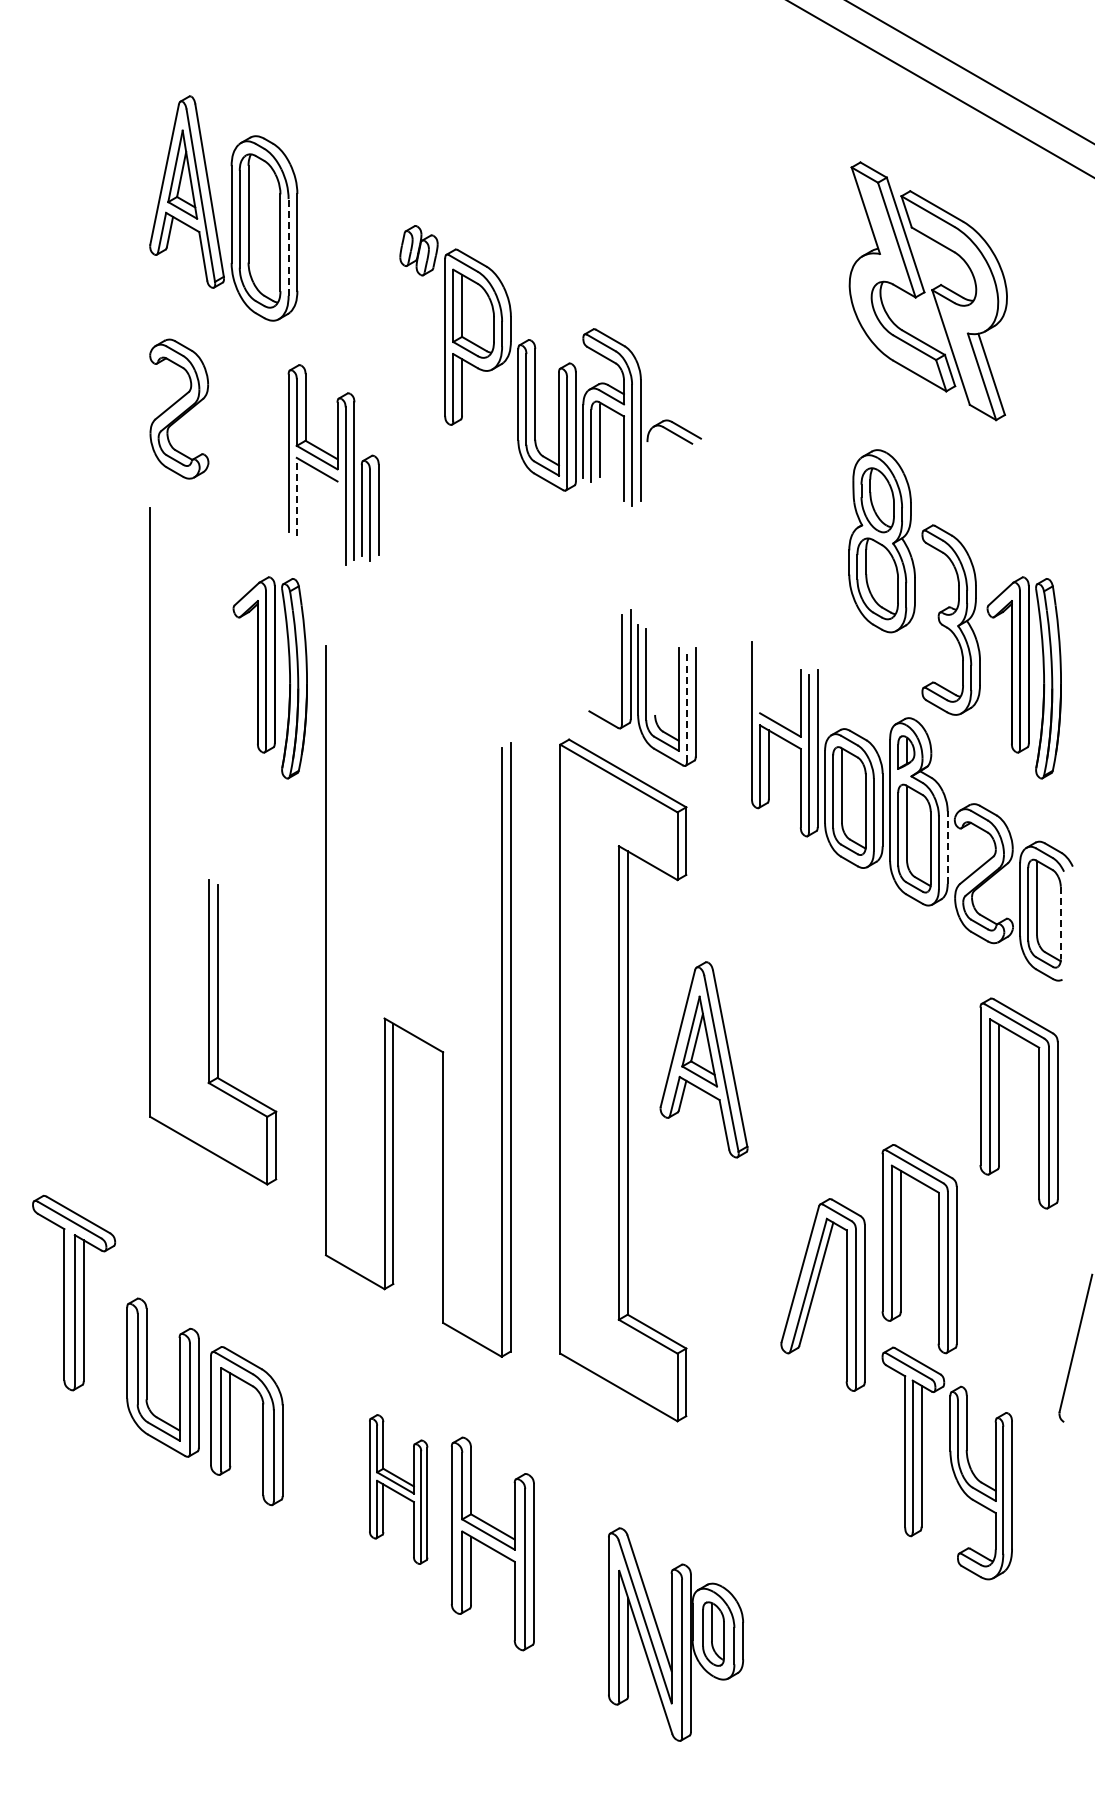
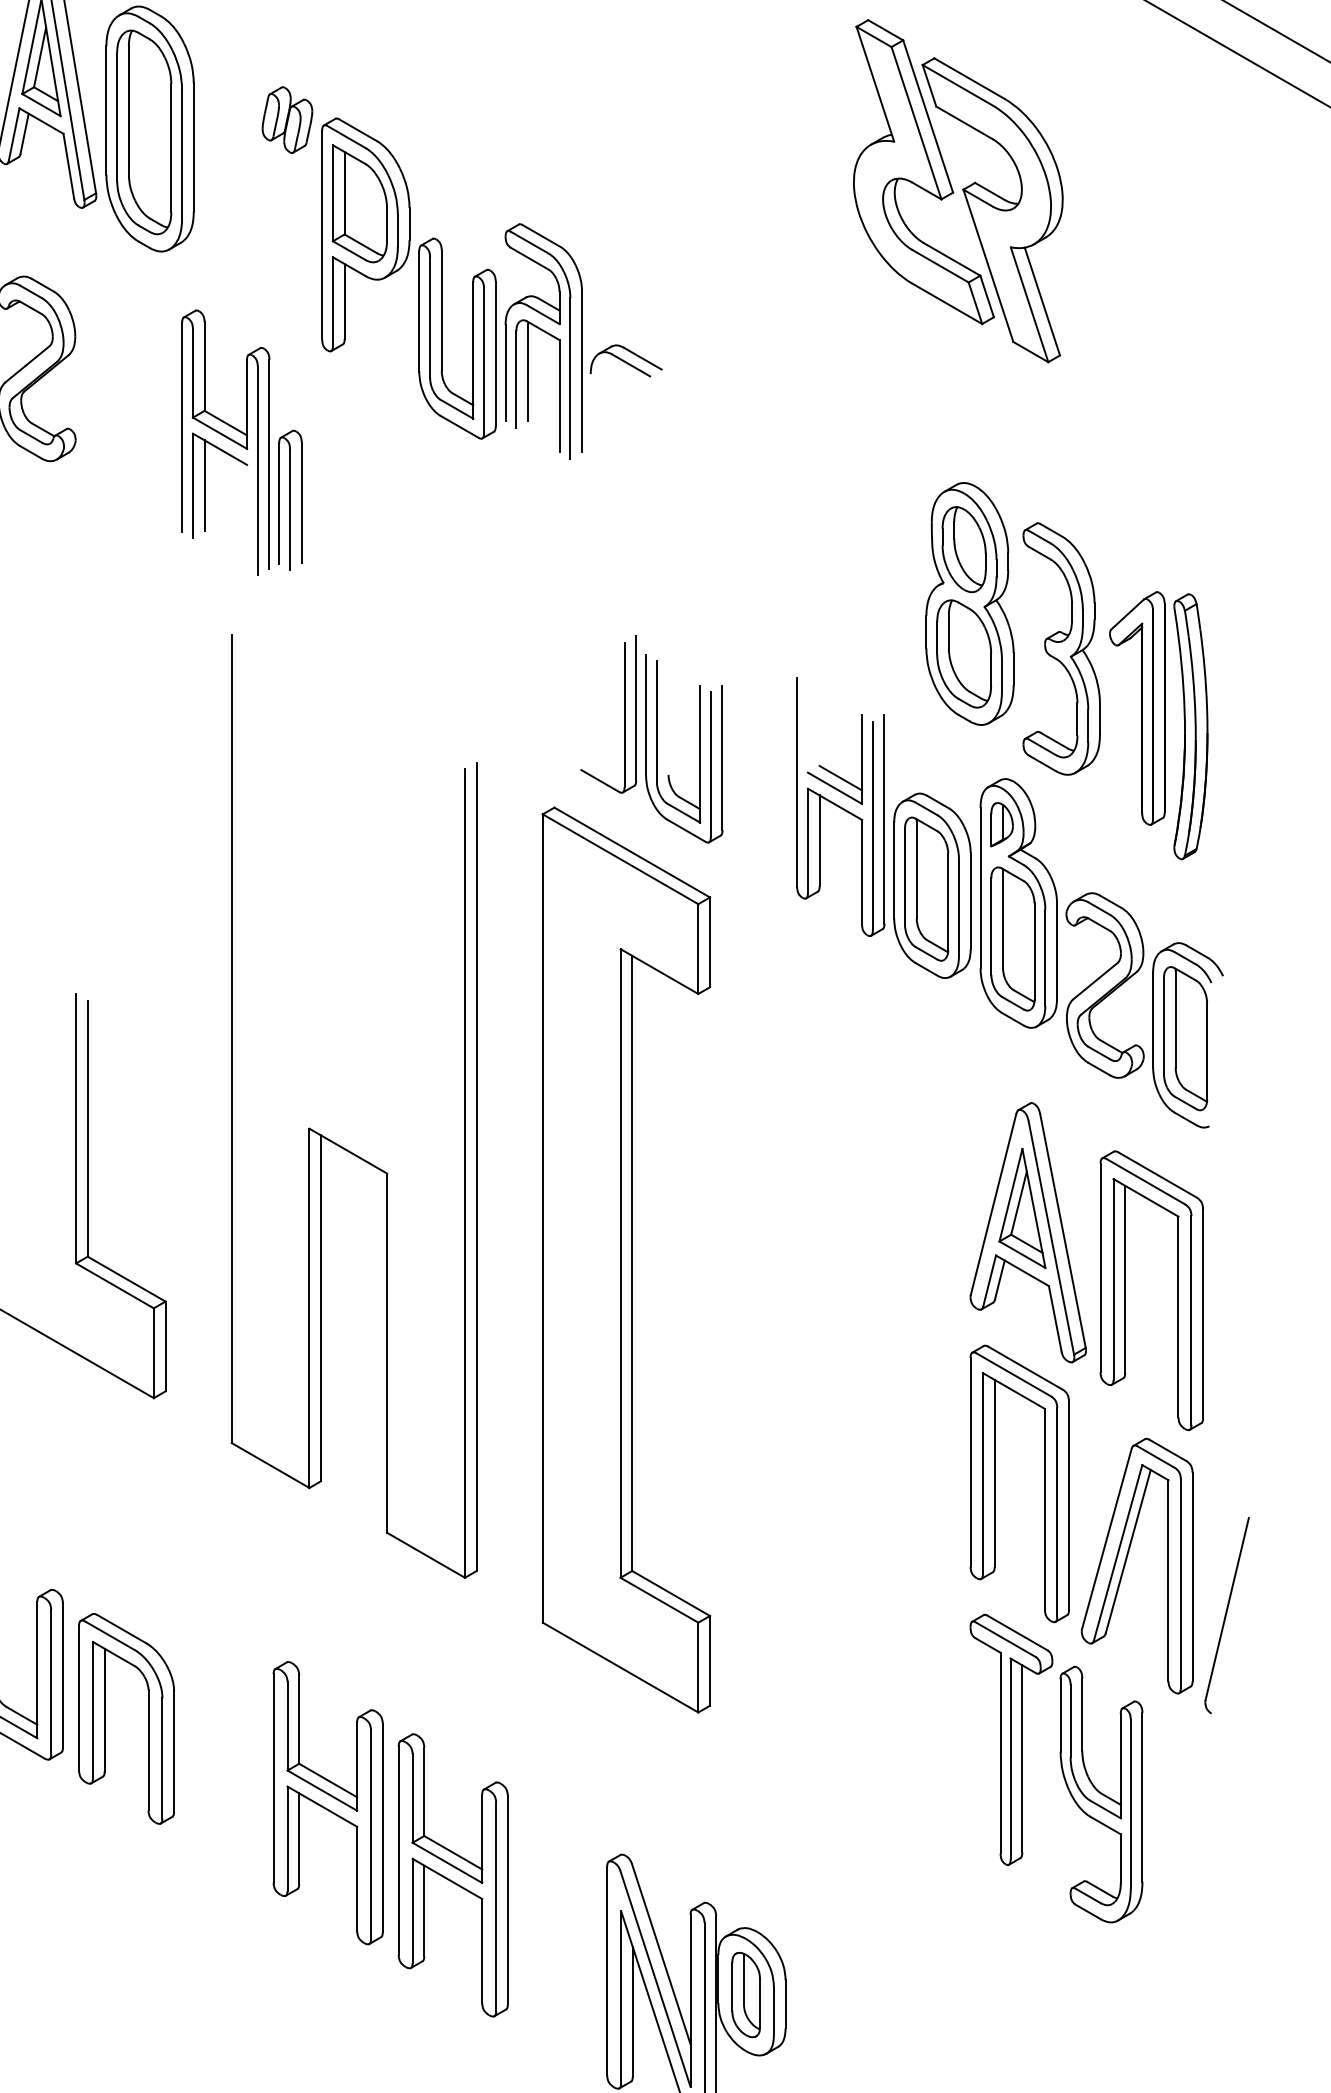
line: (288, 246) -> (181, 152), dashed -> solid
part: (927, 291) -> (957, 191), moved
part: (558, 369) -> (472, 277), moved
line: (296, 496) -> (192, 484), dashed -> solid
line: (305, 497) -> (204, 486), added
part: (881, 541) -> (969, 604), moved
part: (269, 677) -> (156, 725), removed
line: (686, 706) -> (710, 763), dashed -> solid
line: (784, 717) -> (840, 778), added
line: (947, 847) -> (1056, 950), dashed -> solid
line: (1060, 923) -> (1206, 1051), dashed -> solid
part: (402, 1027) -> (333, 1140), moved
part: (703, 1059) -> (1027, 1232), moved
part: (815, 1291) -> (1127, 1561), moved
part: (398, 1489) -> (327, 1803), size x1.43

